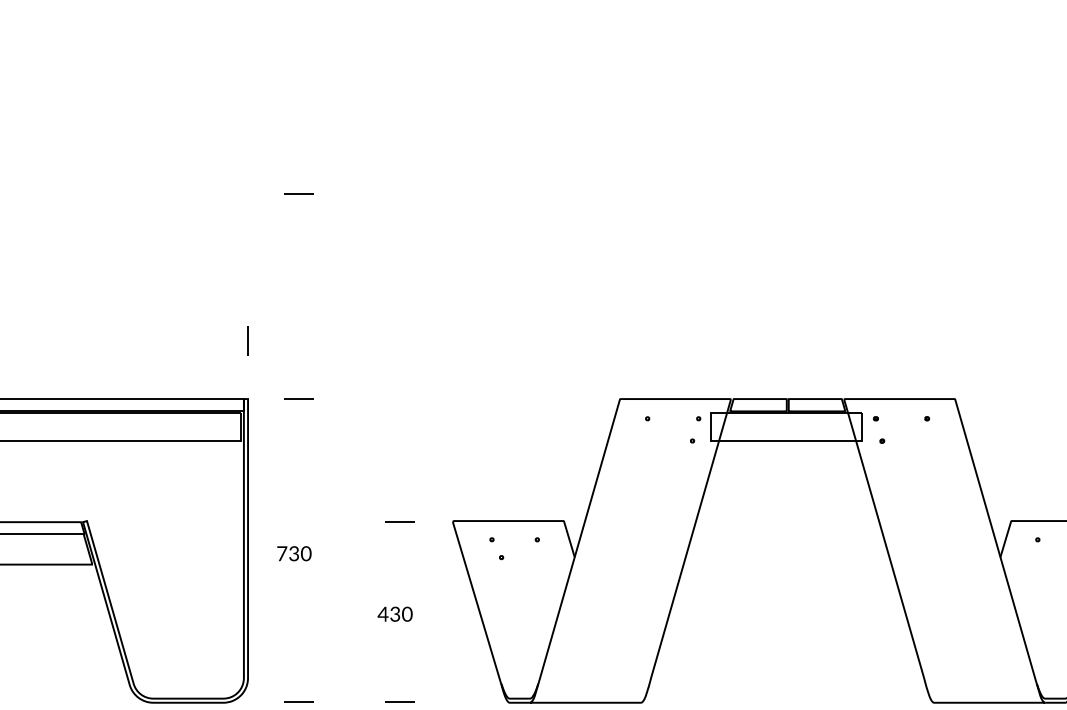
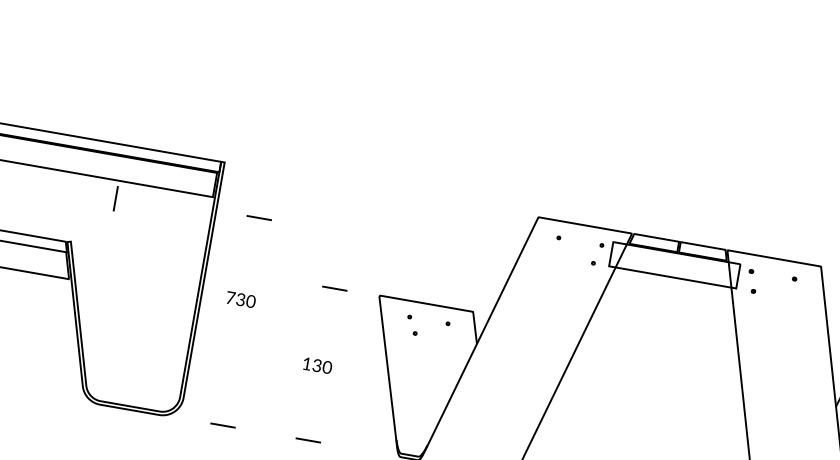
line: (247, 340) -> (115, 198), moved
line: (298, 398) -> (258, 217), moved
text: (382, 613) -> (306, 363), 430 -> 130

